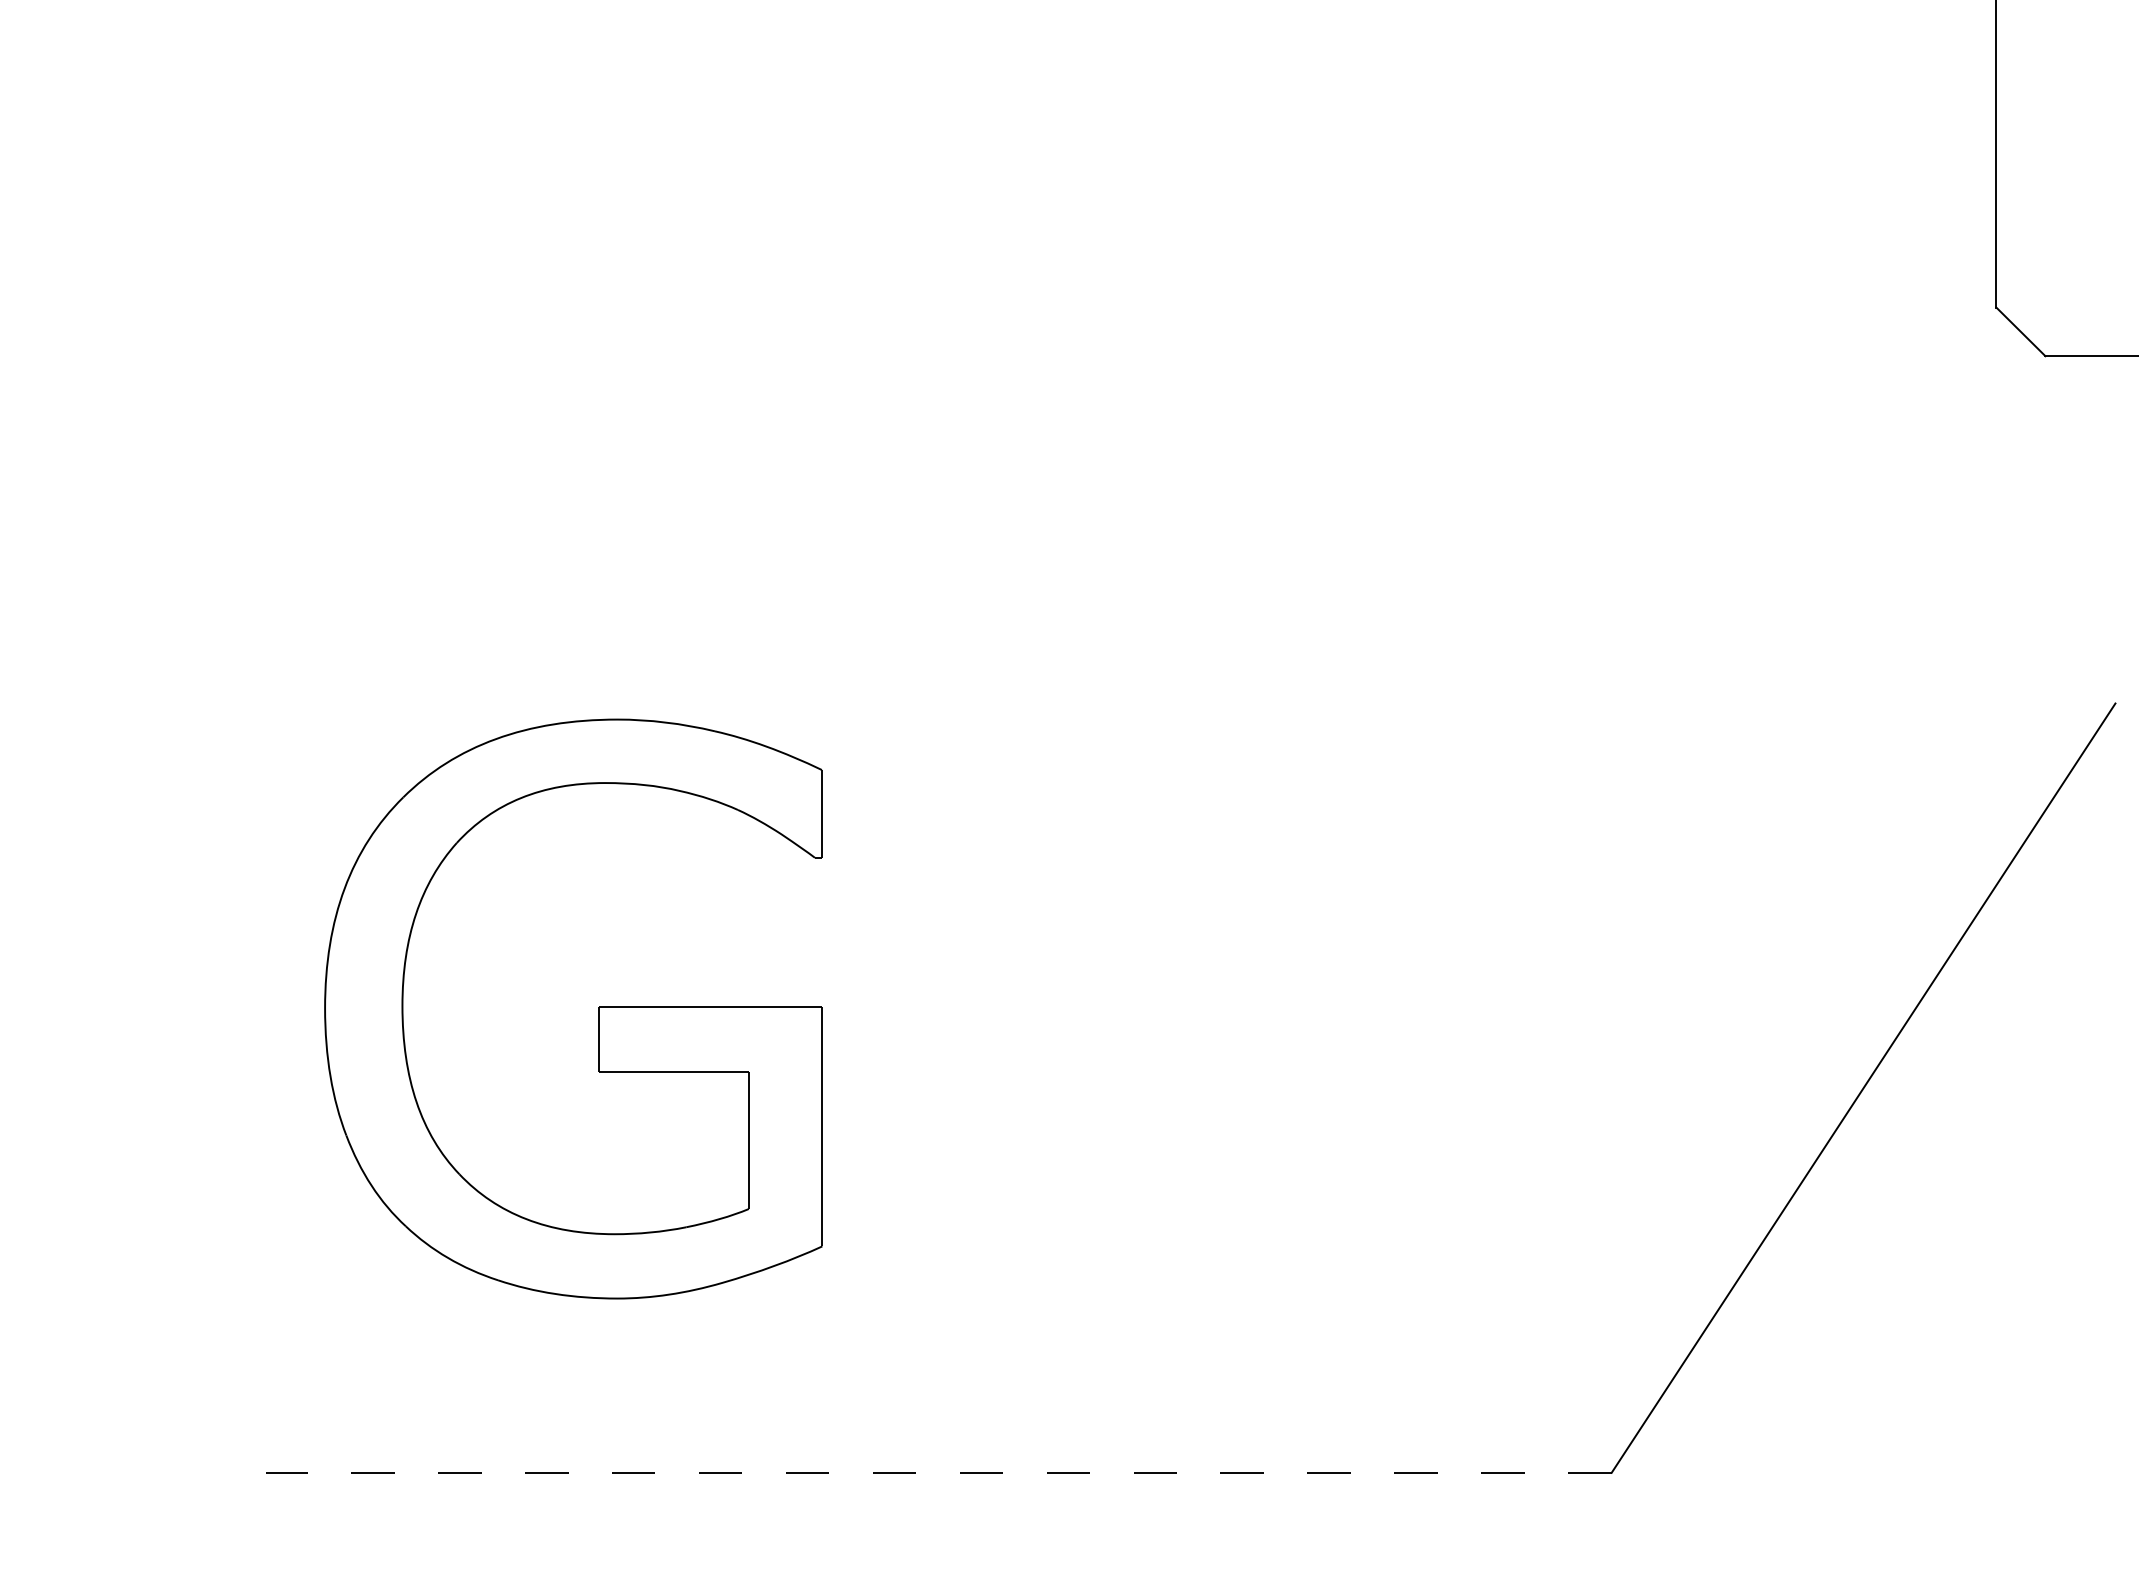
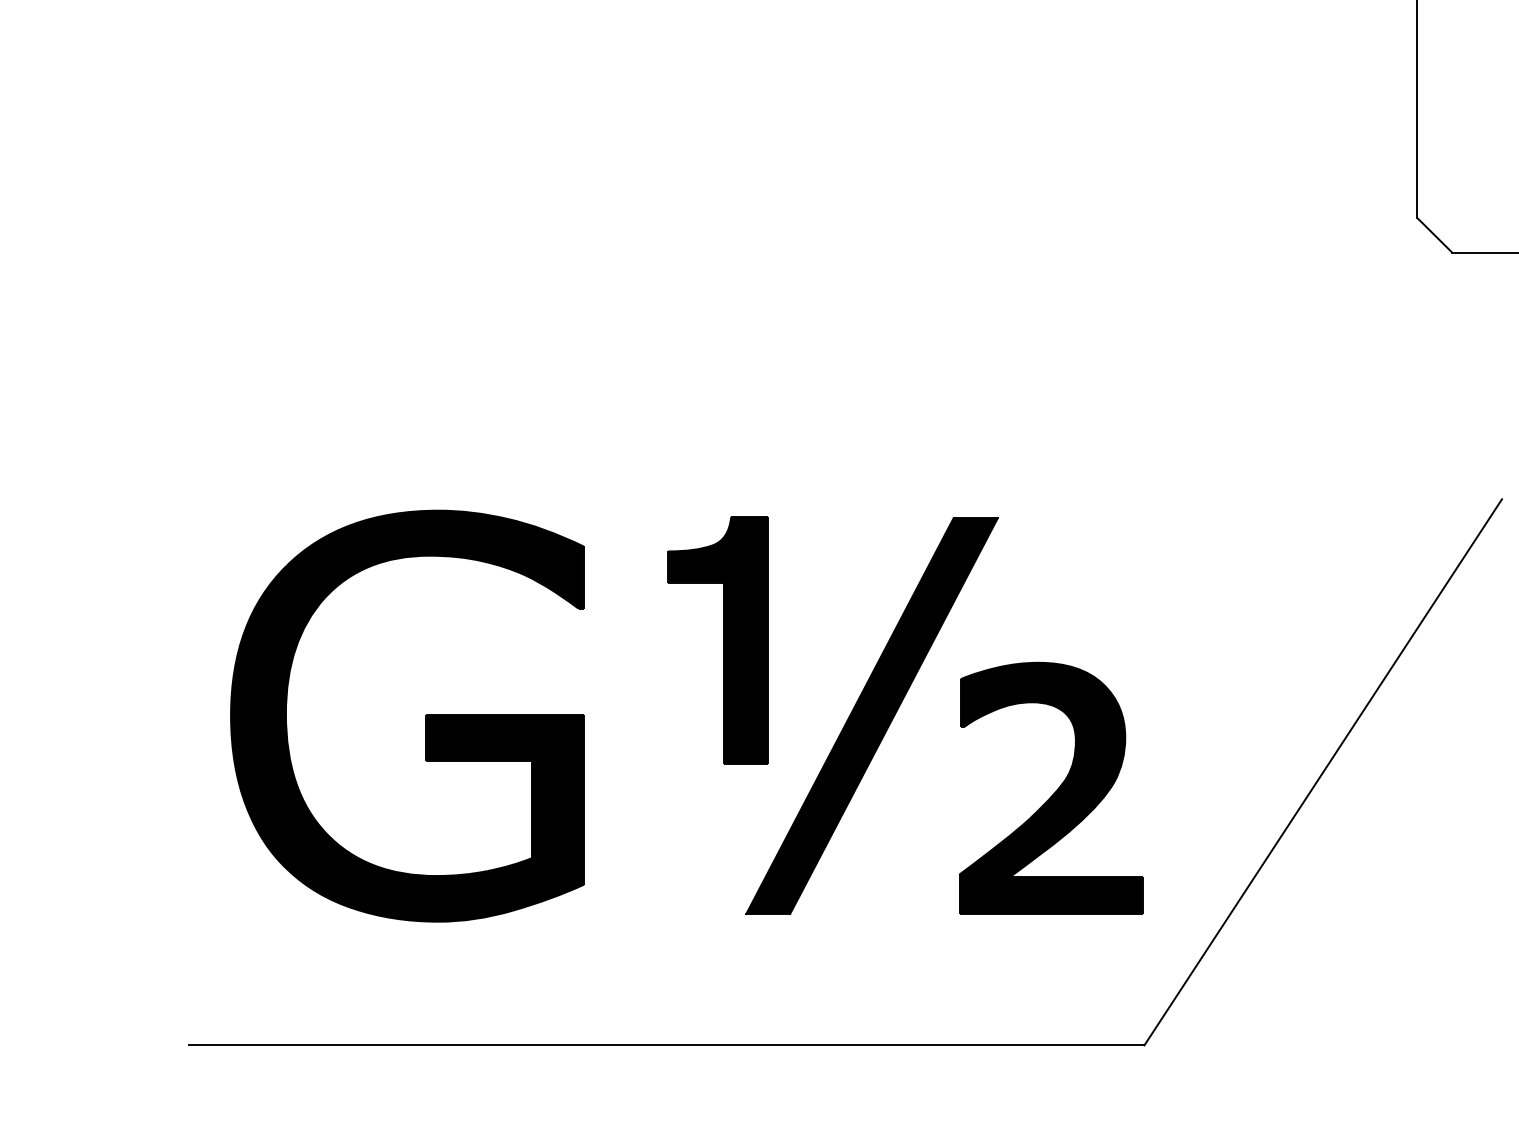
part: (1263, 1002) -> (897, 711), added
fill: (573, 1008) -> (407, 715), added
line: (938, 1472) -> (666, 1045), dashed -> solid

